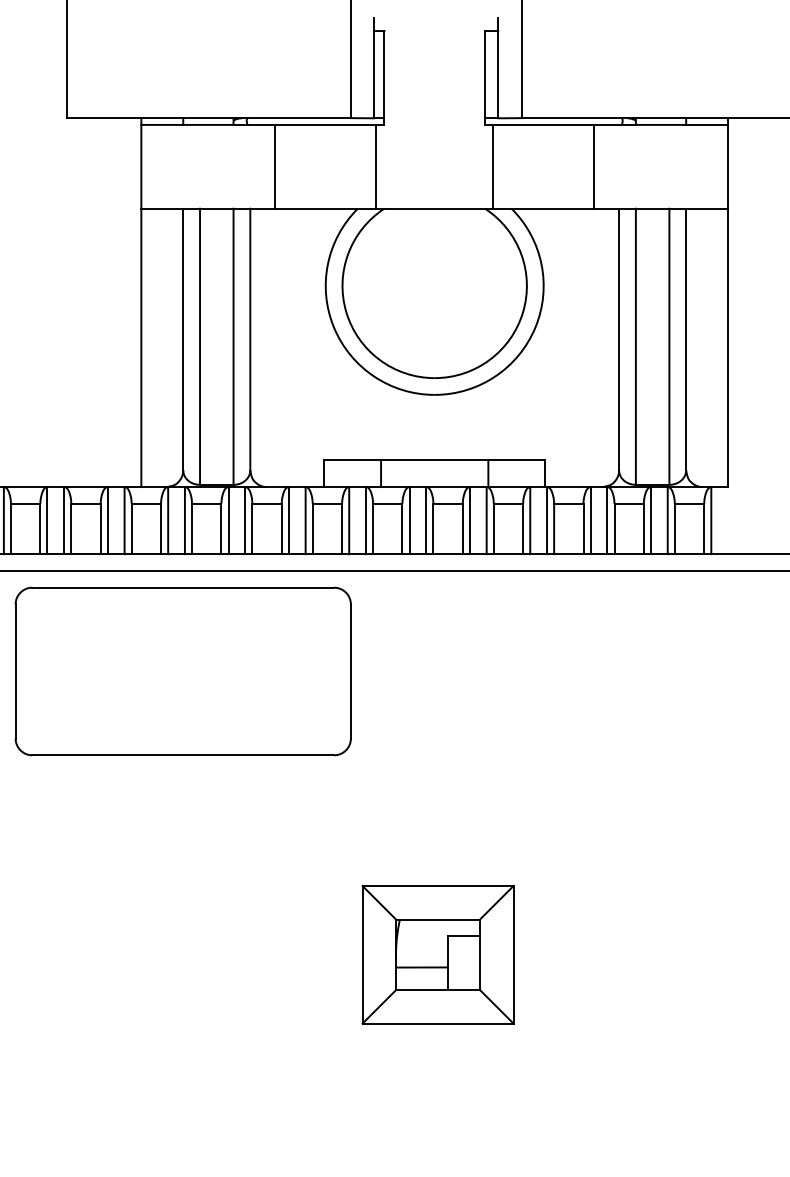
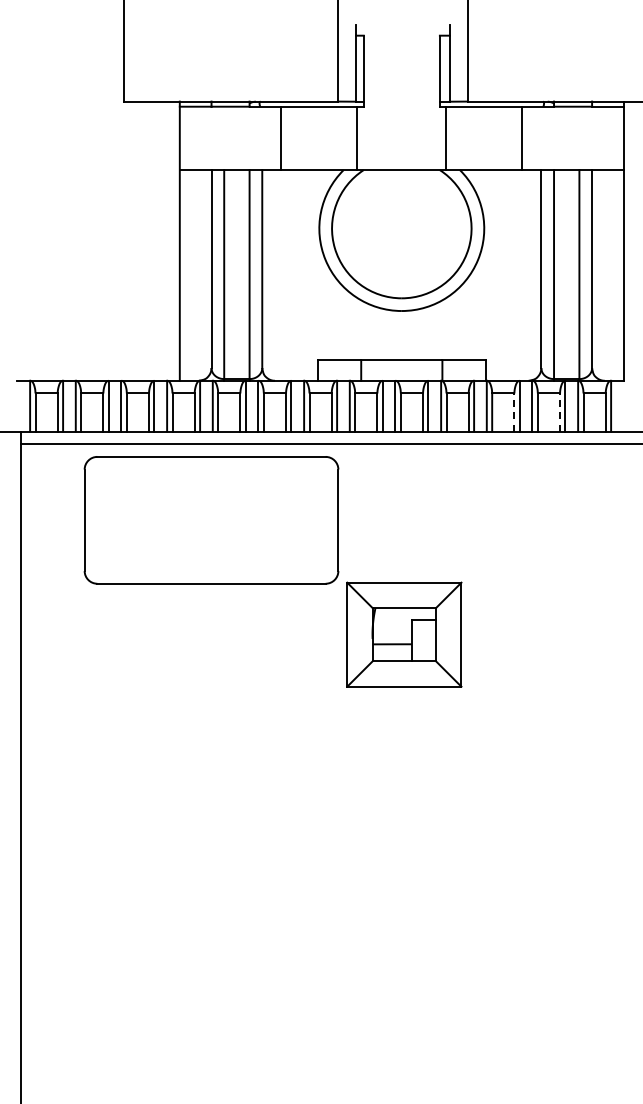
line: (583, 529) -> (514, 412), solid -> dashed
line: (644, 529) -> (560, 412), solid -> dashed
part: (438, 954) -> (404, 634), moved

